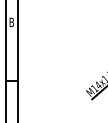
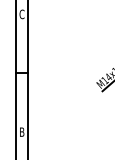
text: (11, 22) -> (21, 14), B -> C

